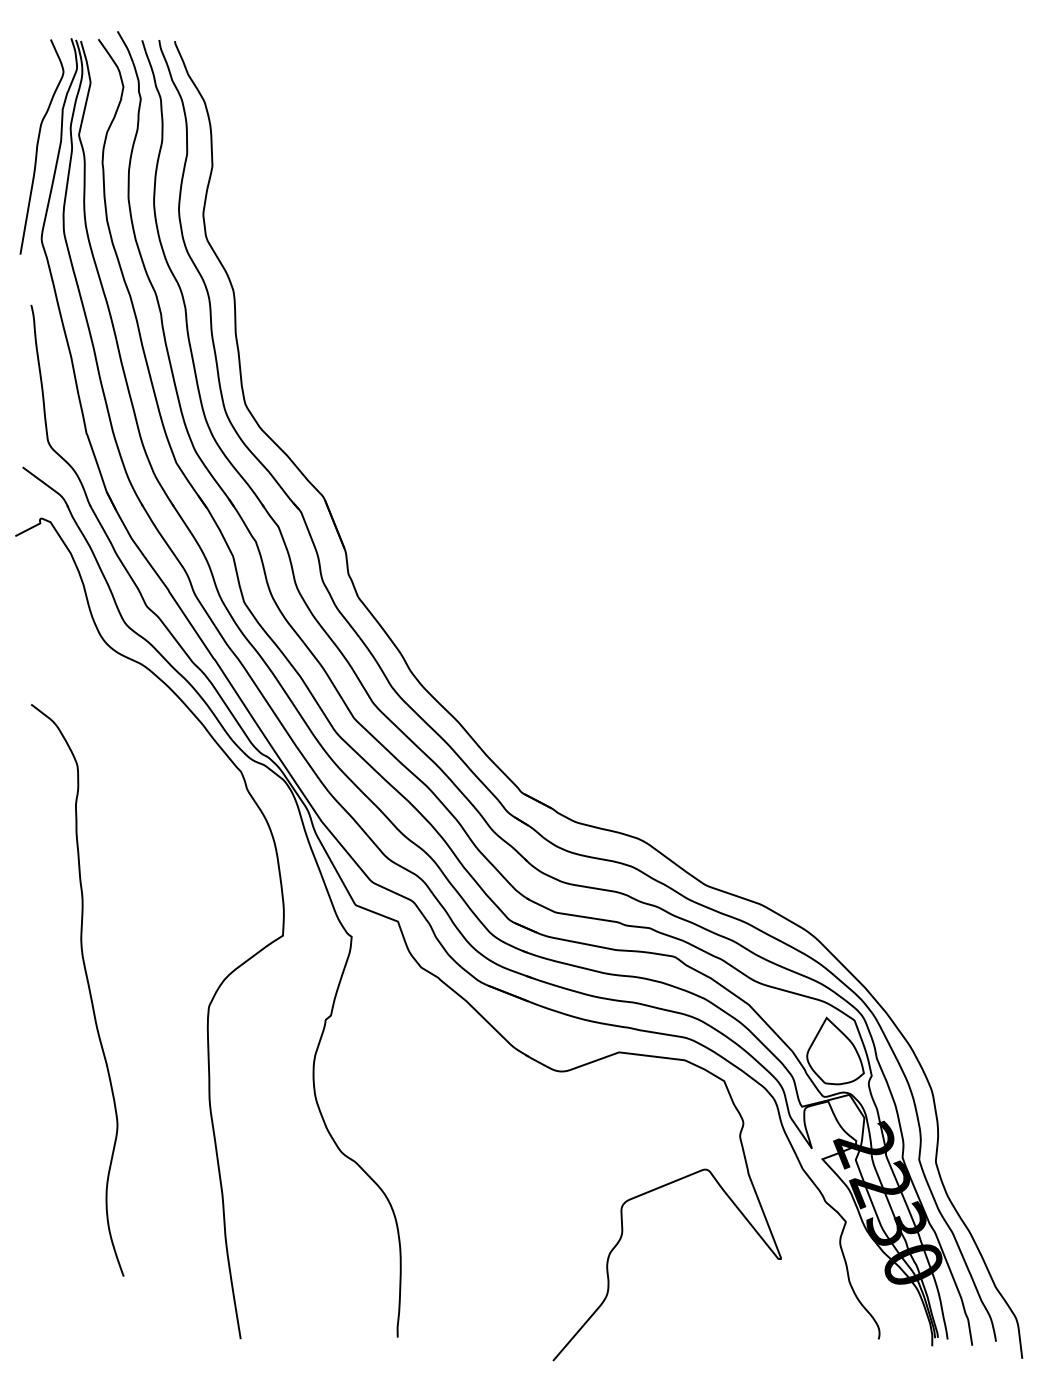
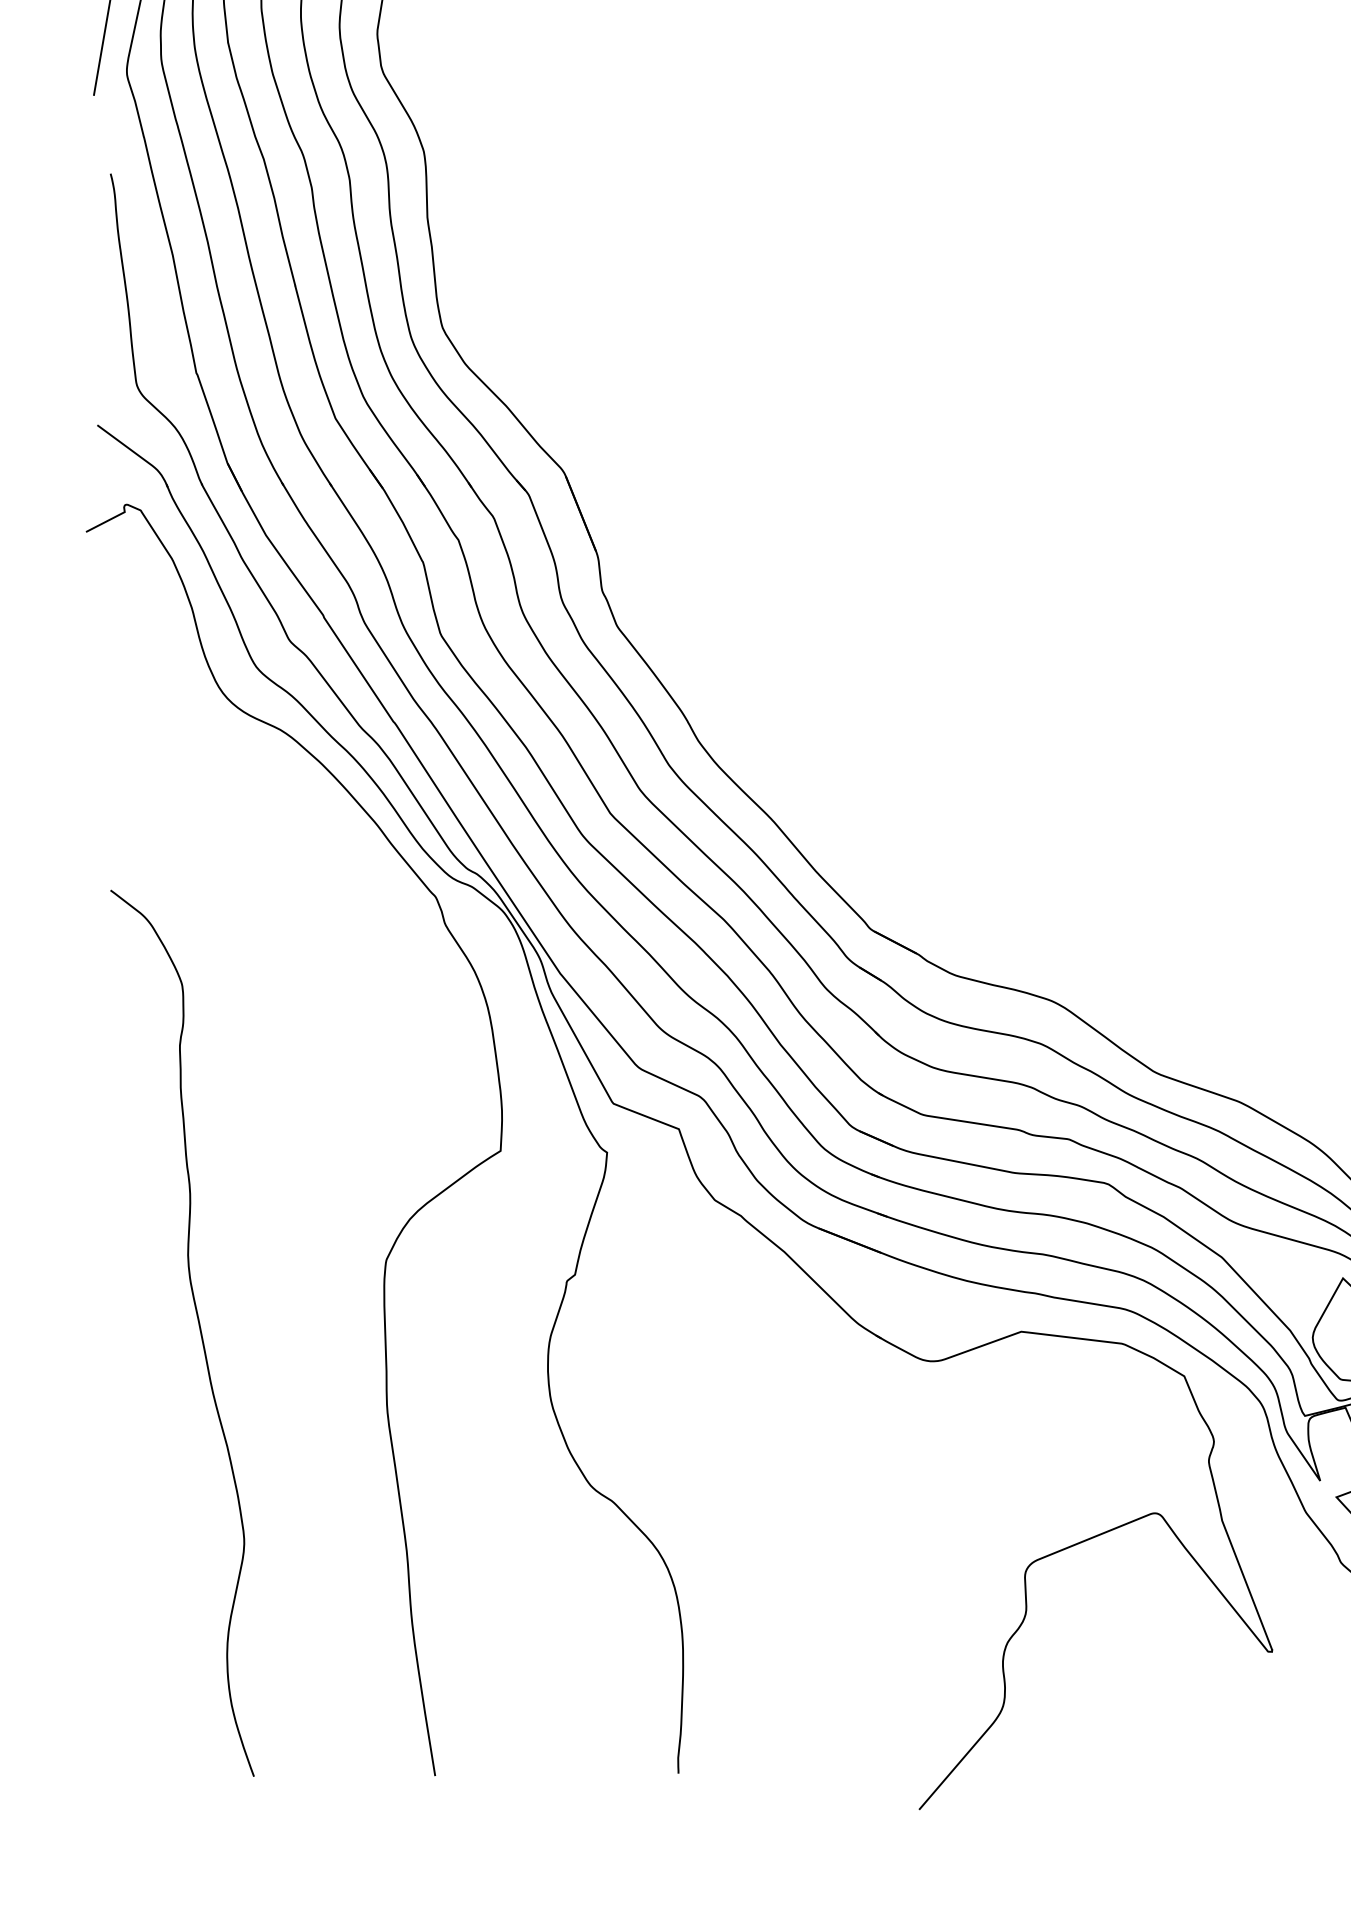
curve: (88, 990) -> (199, 1333), moved

